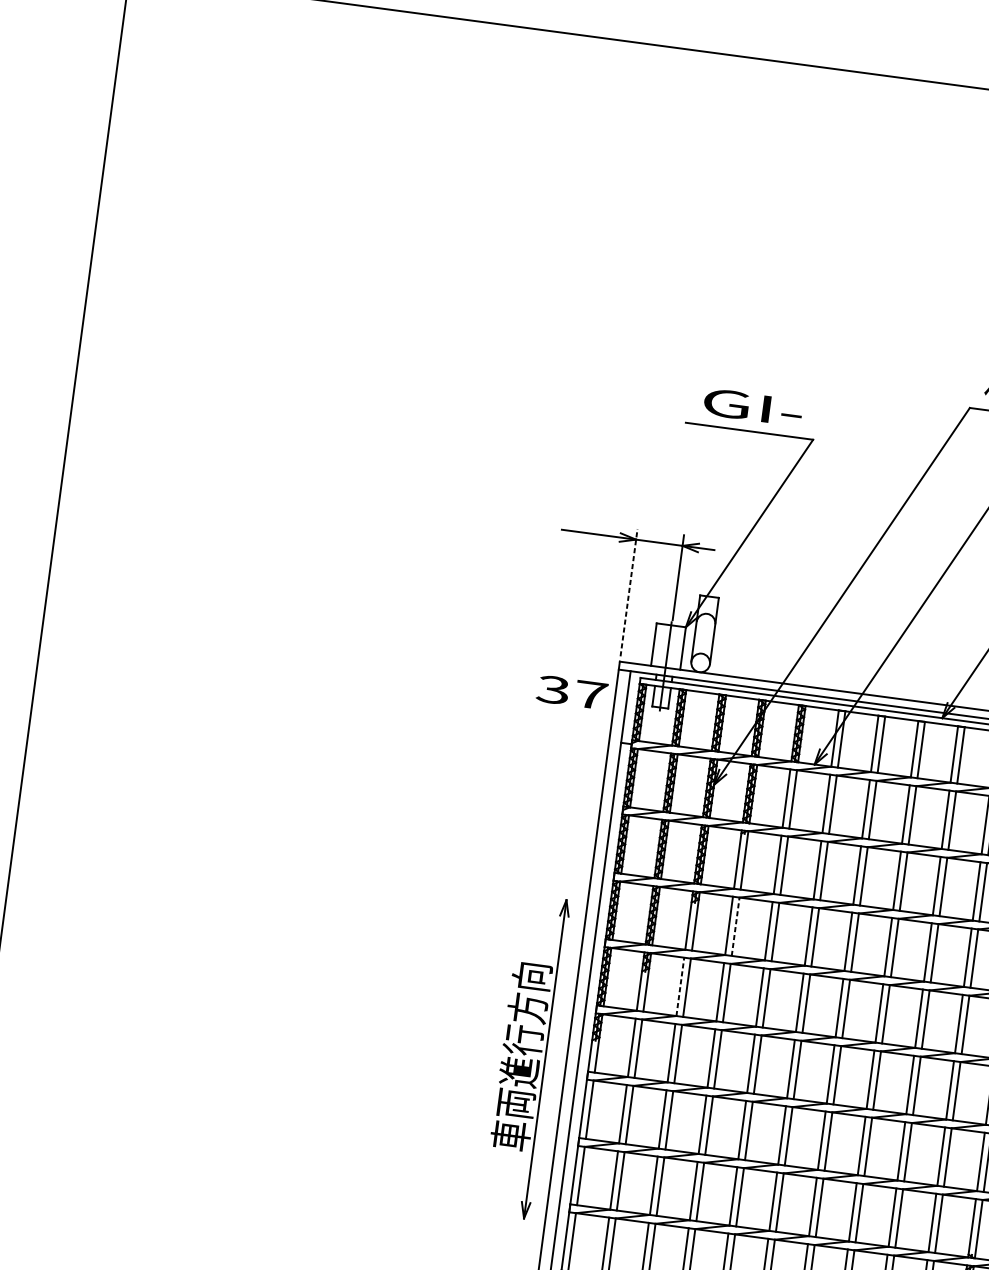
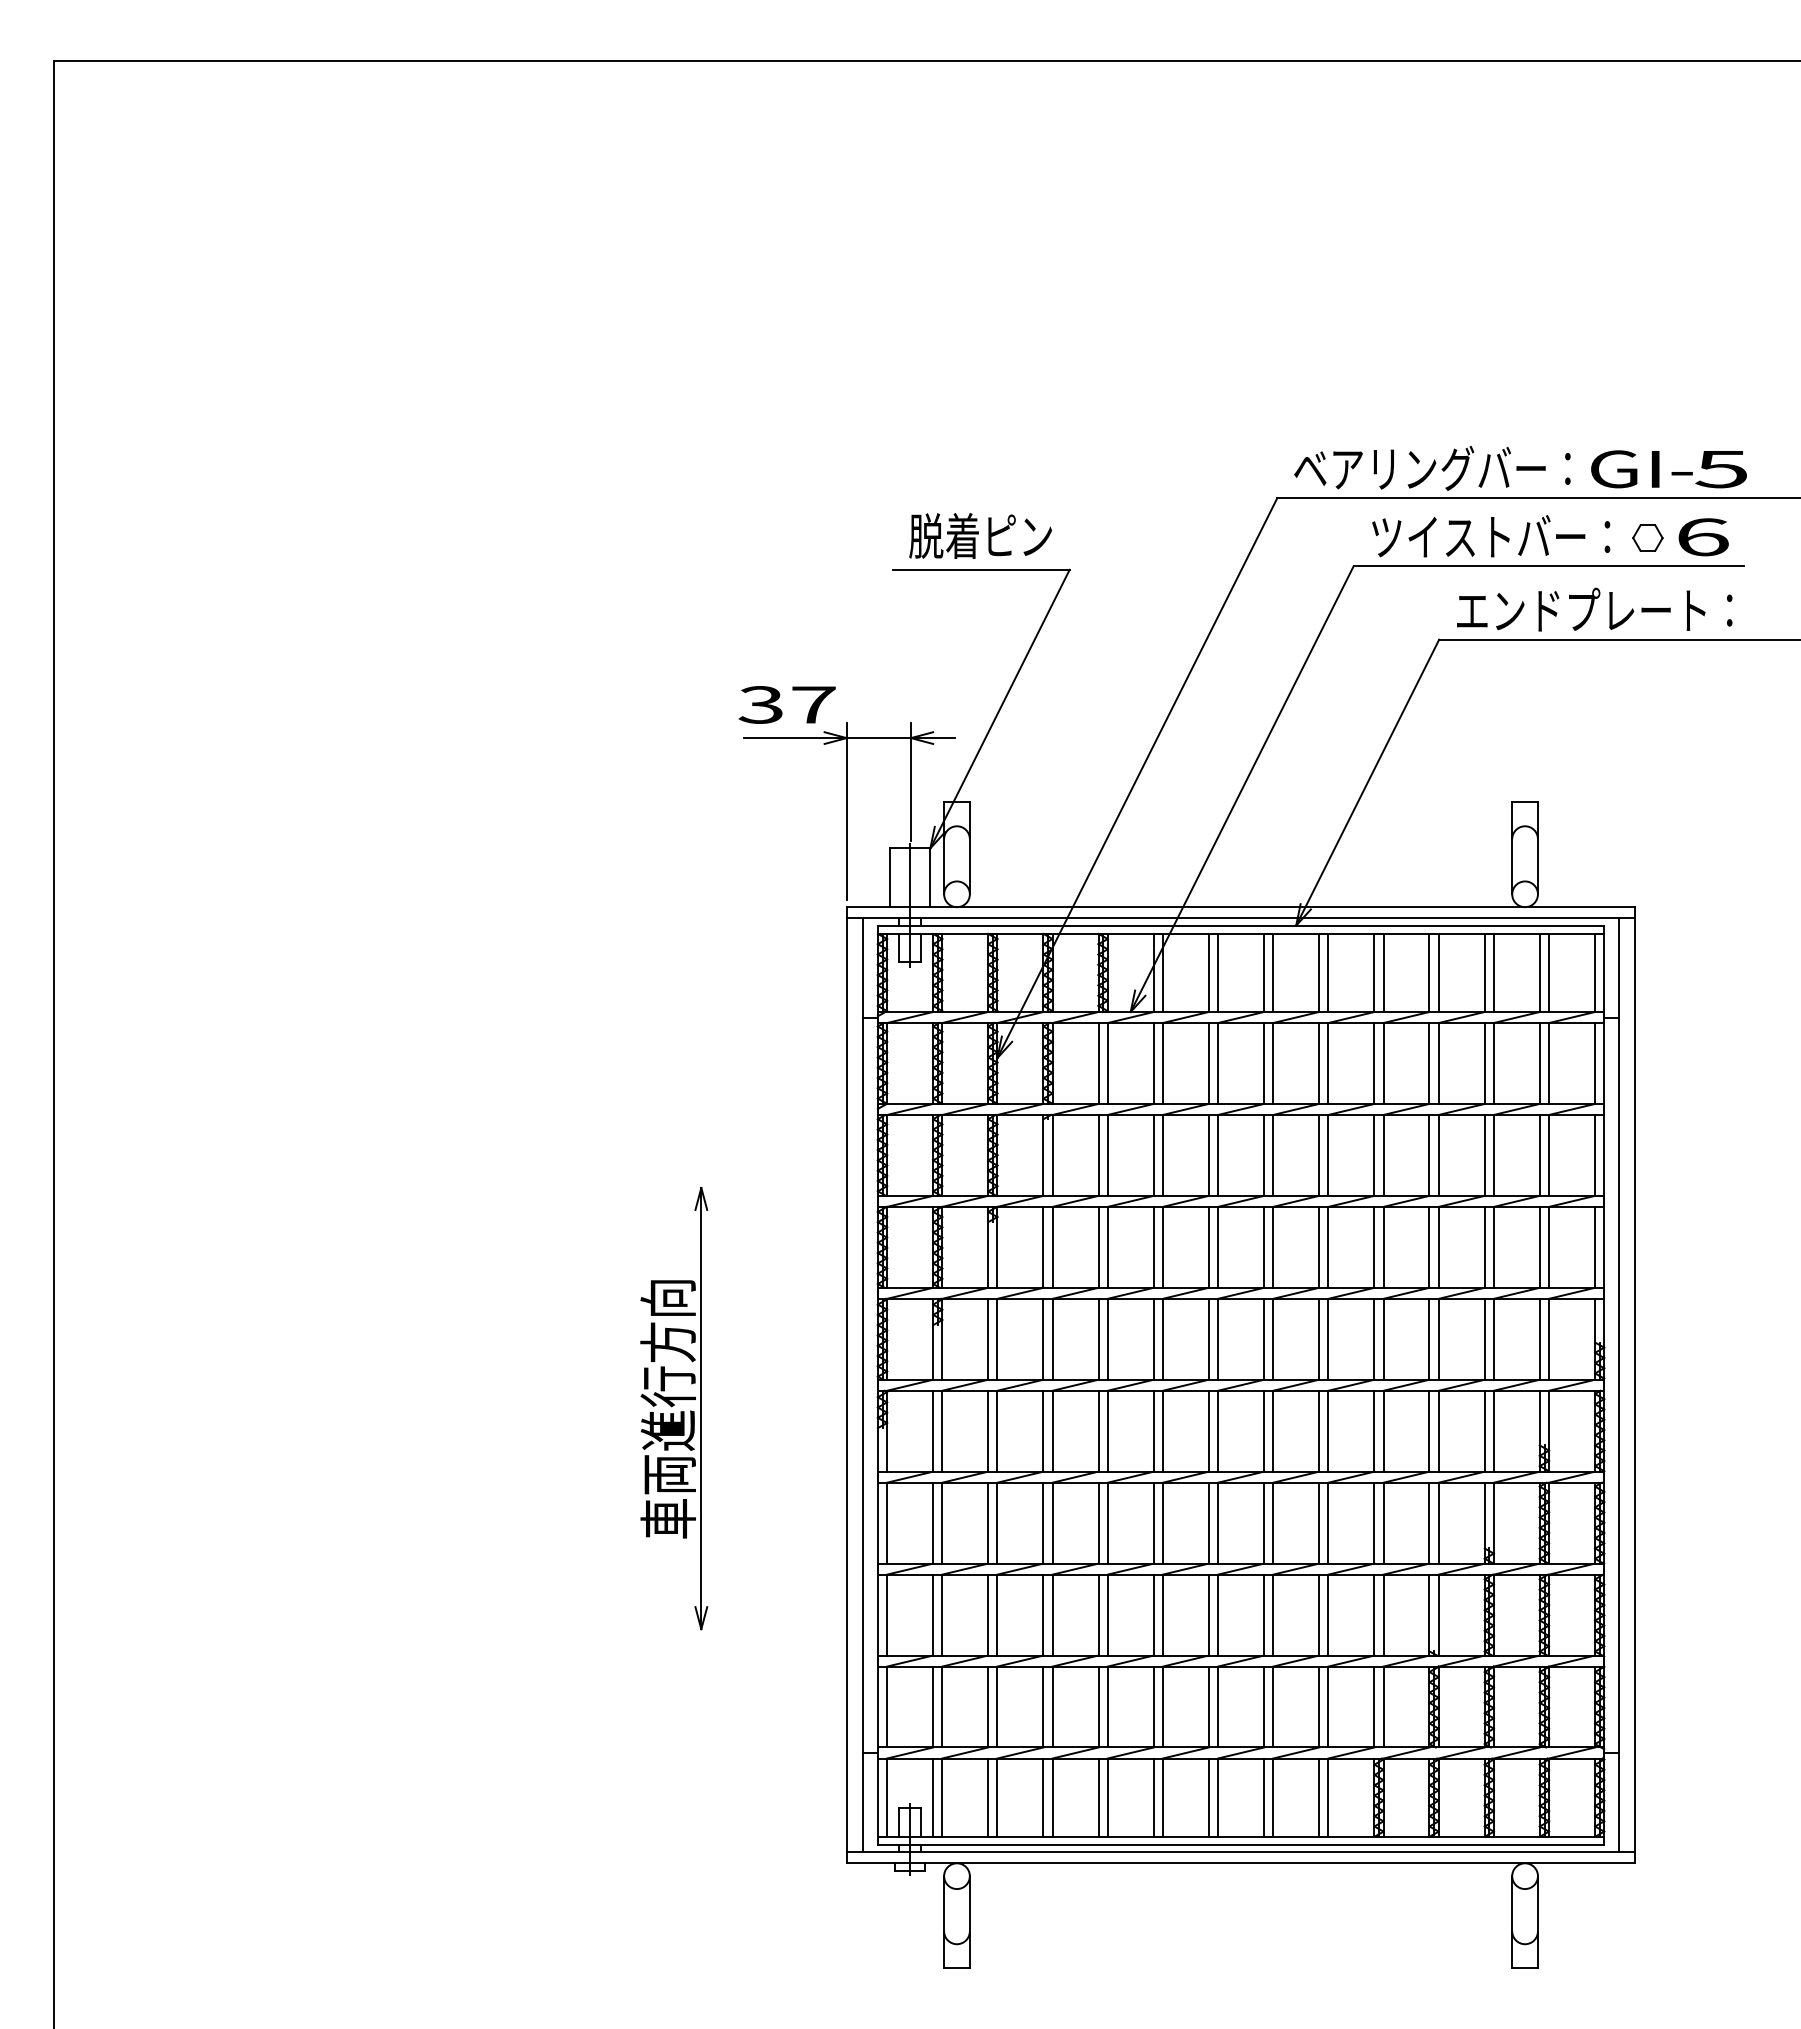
text: (752, 406) -> (980, 535), GI- -> 脱着ピン
line: (628, 592) -> (846, 811), dashed -> solid
text: (571, 692) -> (786, 704), moved
line: (735, 926) -> (1052, 1246), dashed -> solid
line: (680, 986) -> (988, 1338), dashed -> solid
part: (525, 1056) -> (674, 1408), moved

